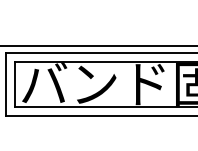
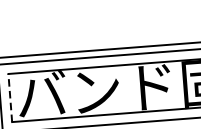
line: (14, 83) -> (9, 97), solid -> dashed

